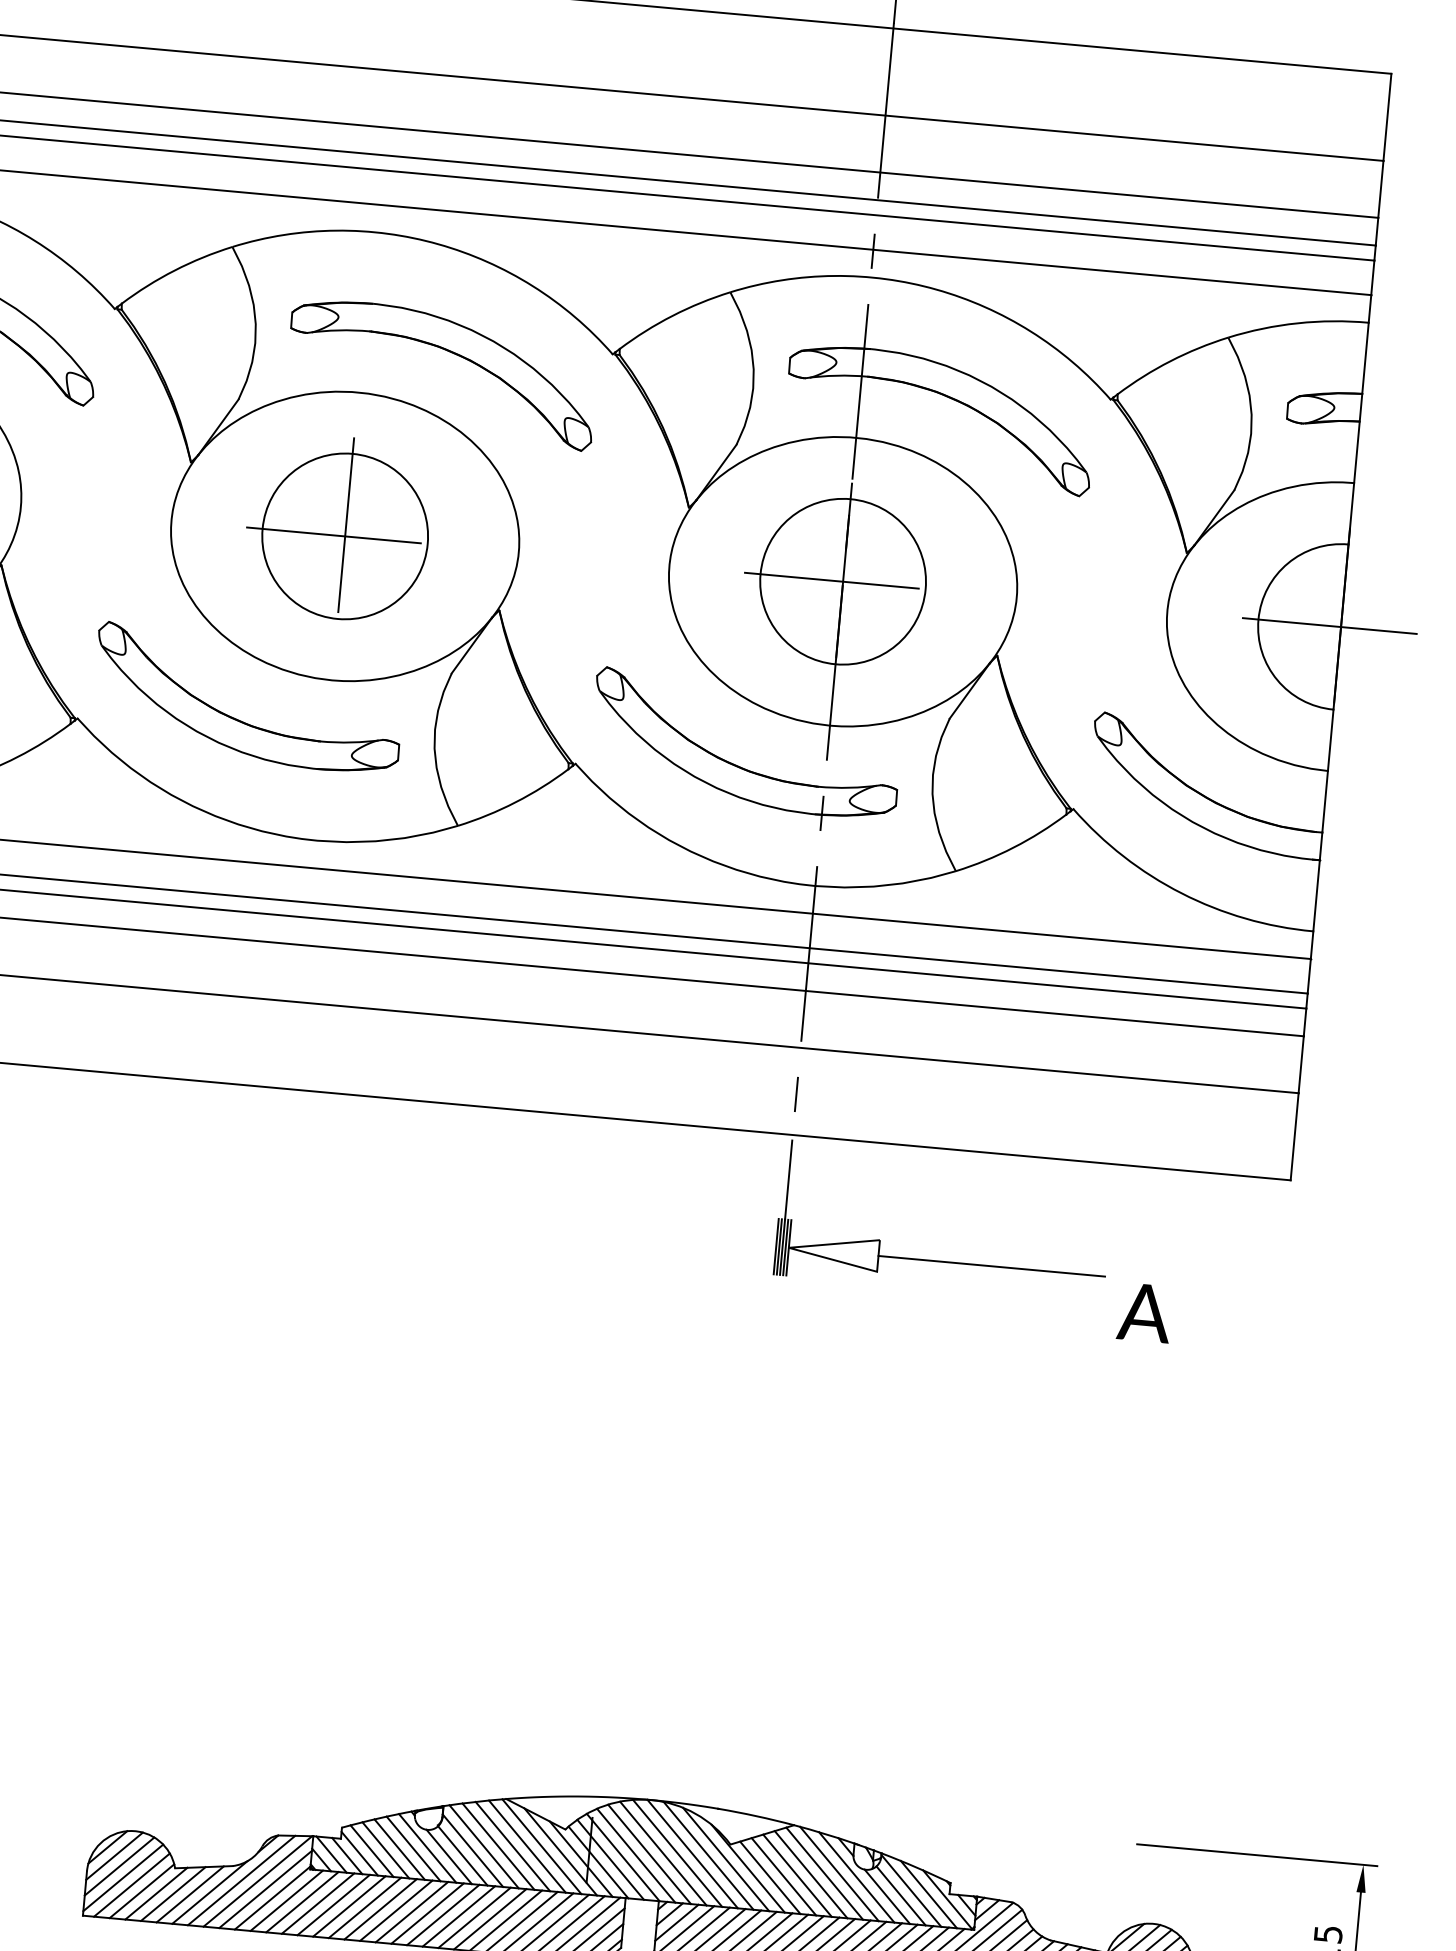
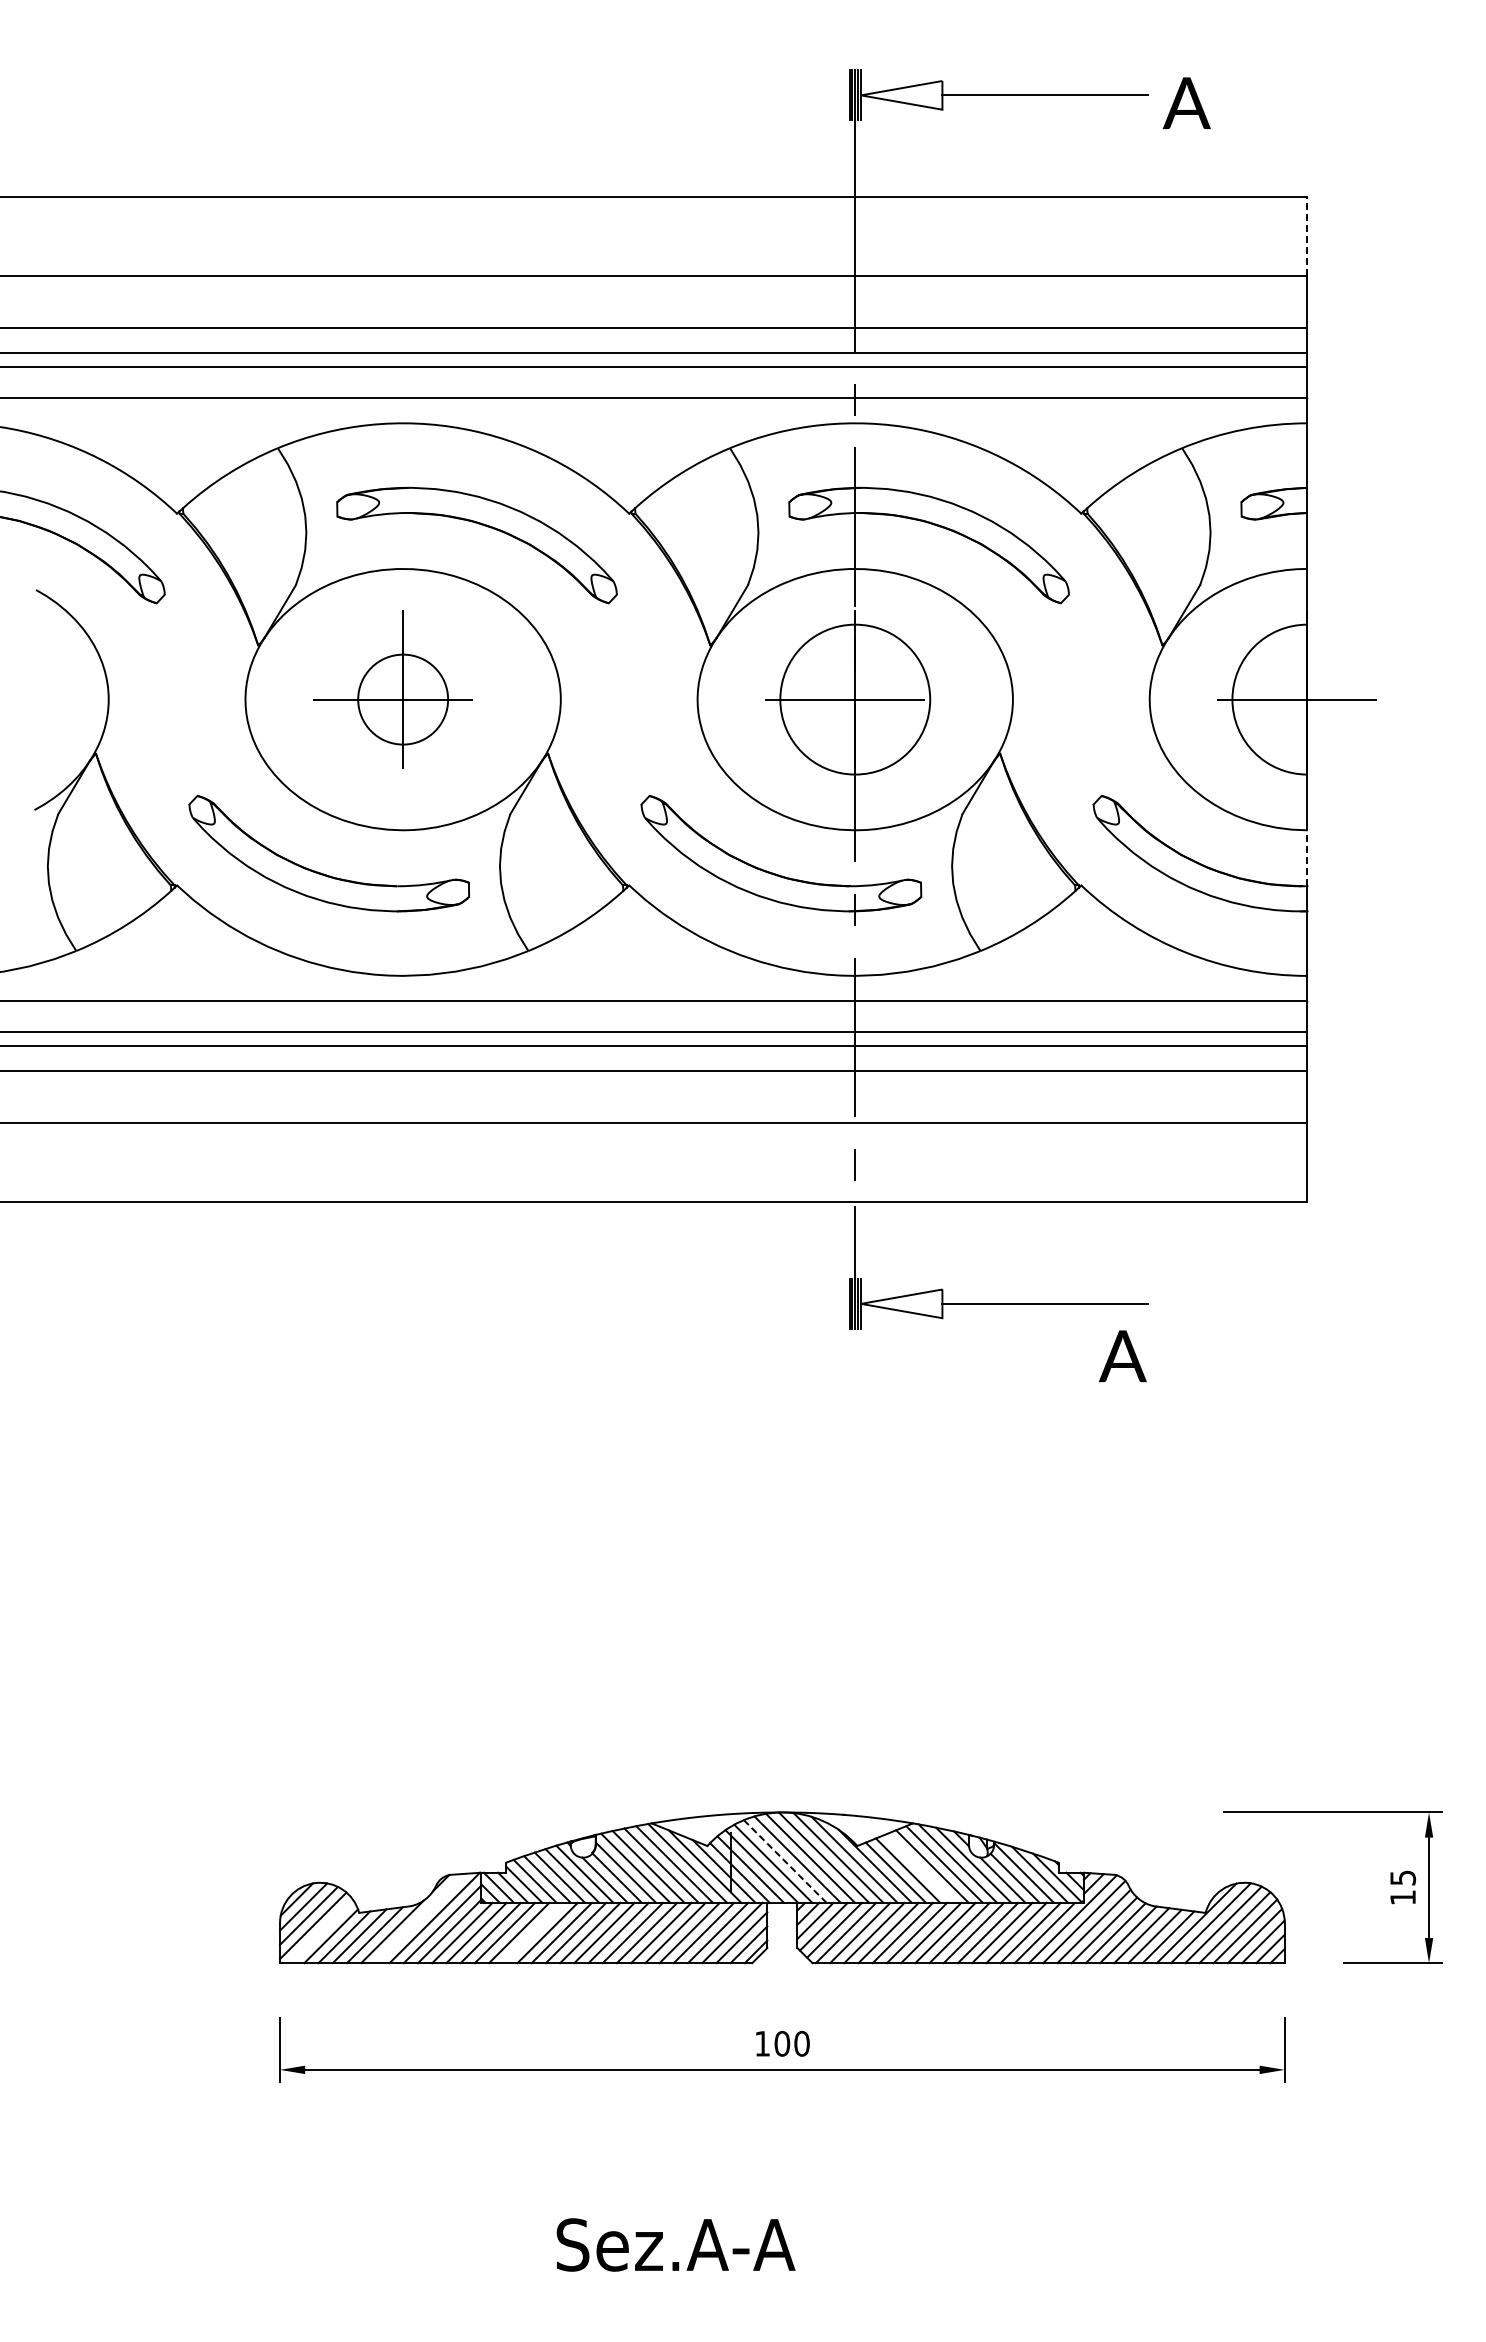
line: (1387, 117) -> (1307, 236), solid -> dashed
circle: (345, 536) -> (403, 699), size x0.6
line: (1325, 802) -> (1307, 858), solid -> dashed
text: (1144, 1313) -> (1122, 1356), moved
line: (649, 1854) -> (785, 1861), solid -> dashed
line: (797, 1875) -> (920, 1868), removed
line: (240, 1880) -> (419, 1918), removed
line: (131, 1884) -> (321, 1931), removed
line: (365, 1907) -> (533, 1932), removed

